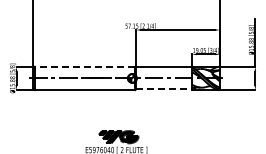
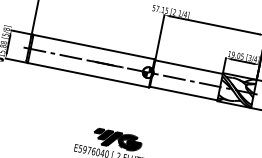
line: (84, 66) -> (93, 46), dashed -> solid
line: (164, 89) -> (184, 93), dashed -> solid

